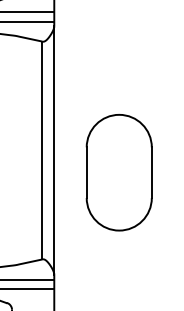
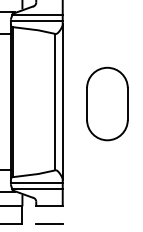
part: (119, 171) -> (107, 103), moved

